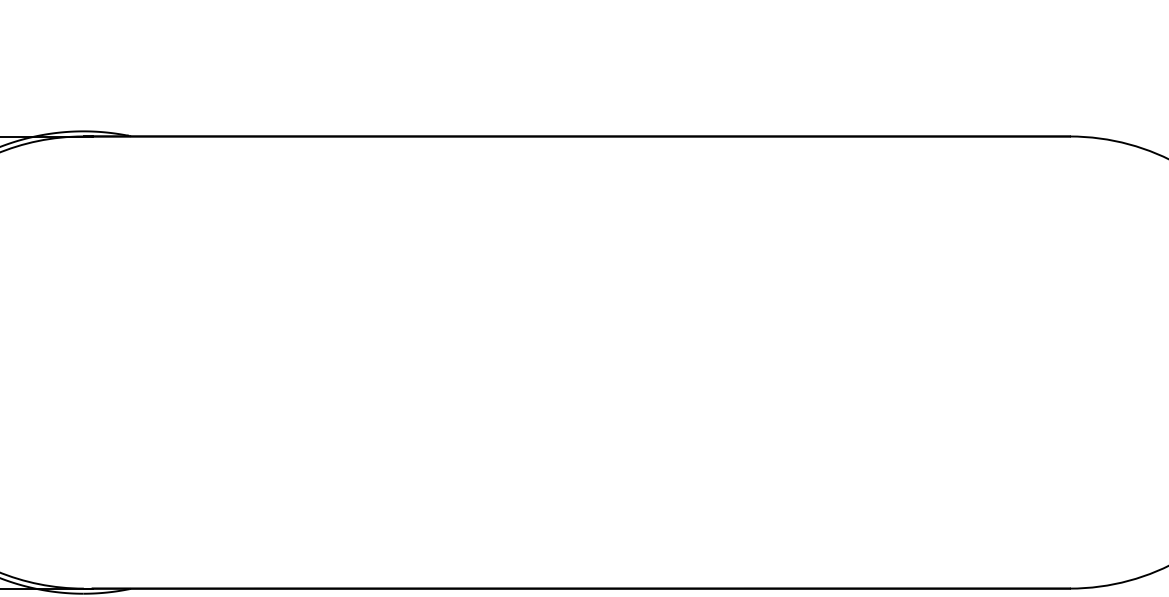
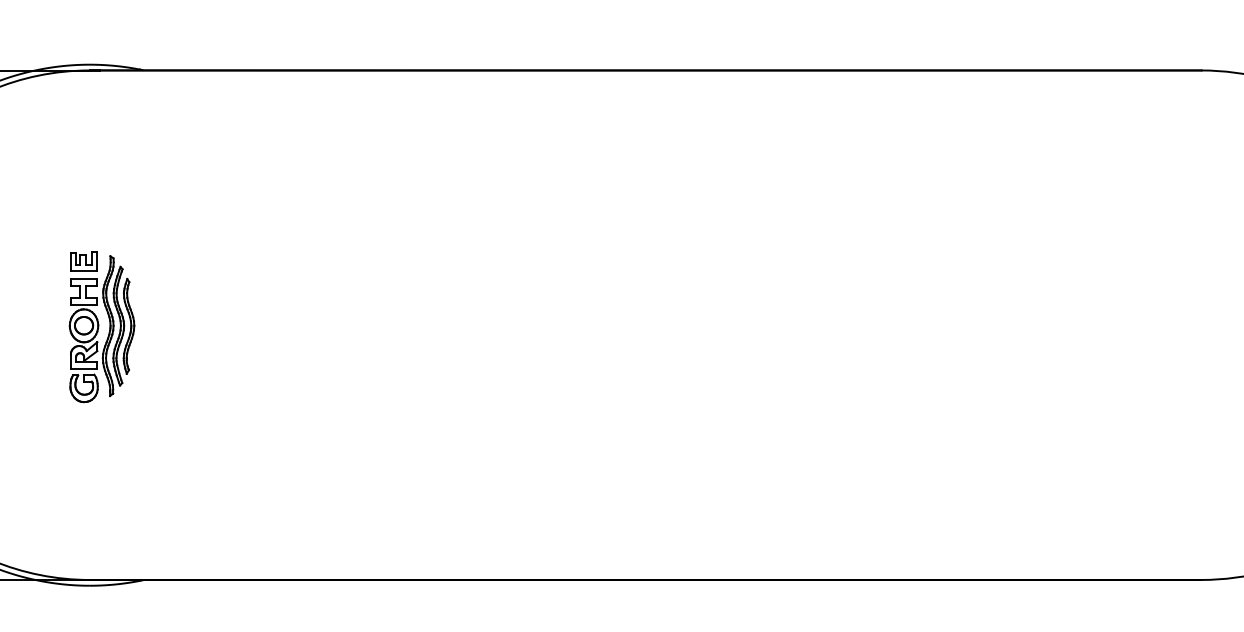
part: (93, 363) -> (101, 326), added

